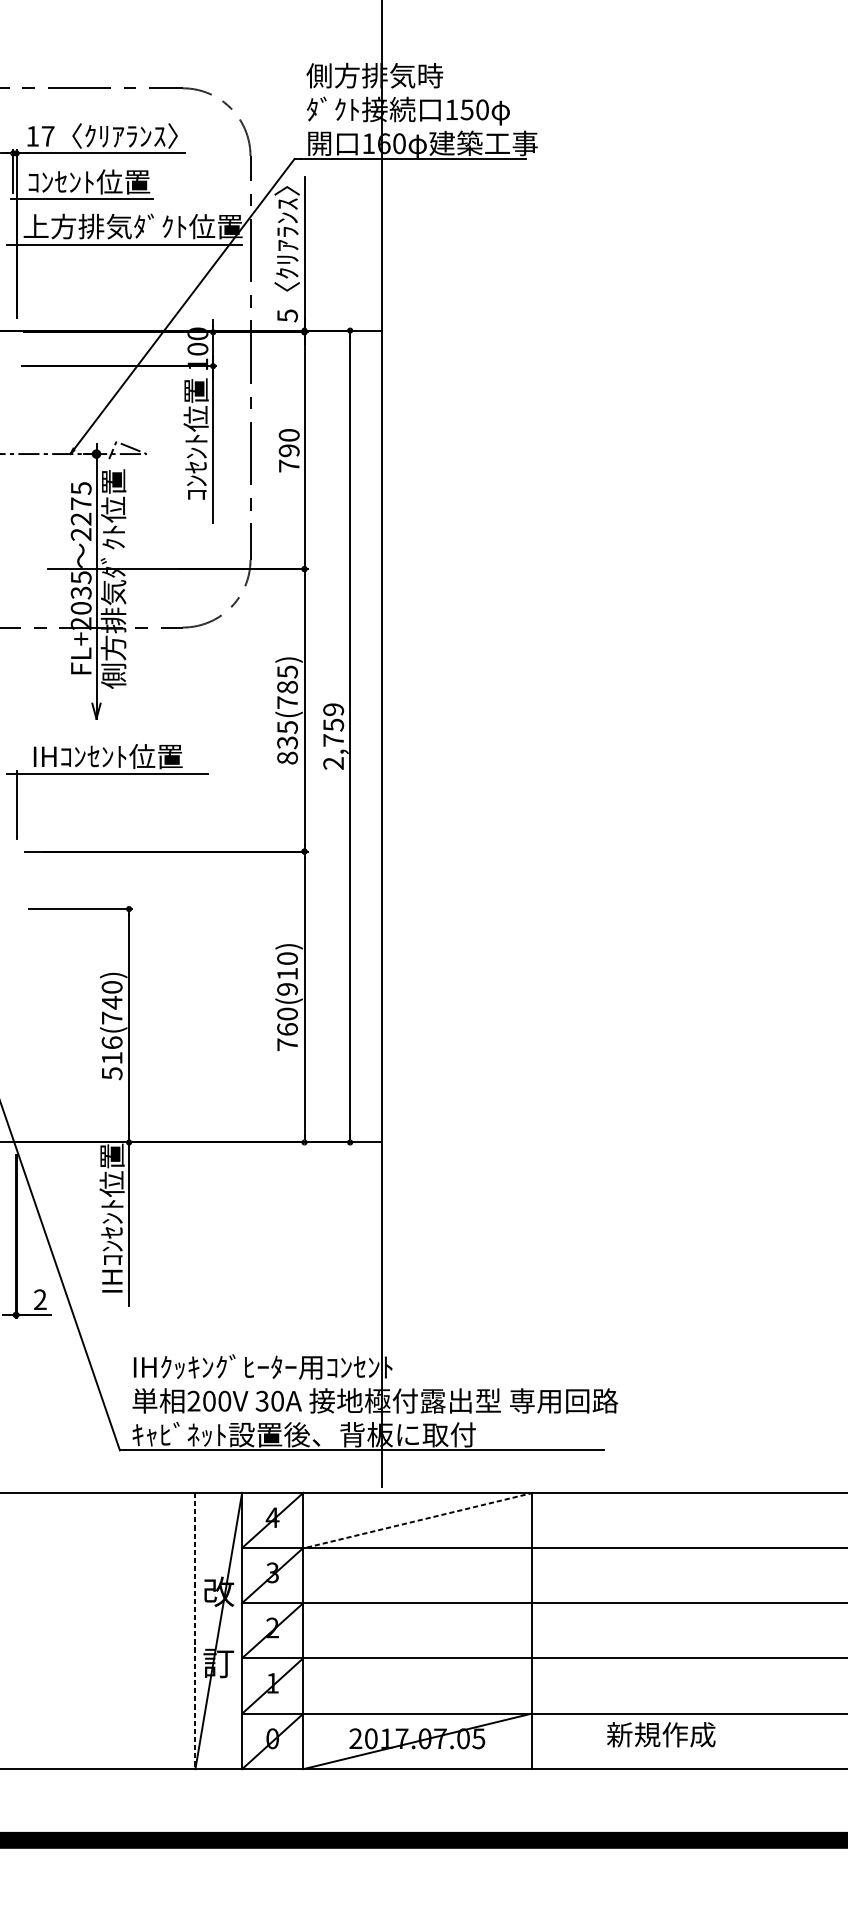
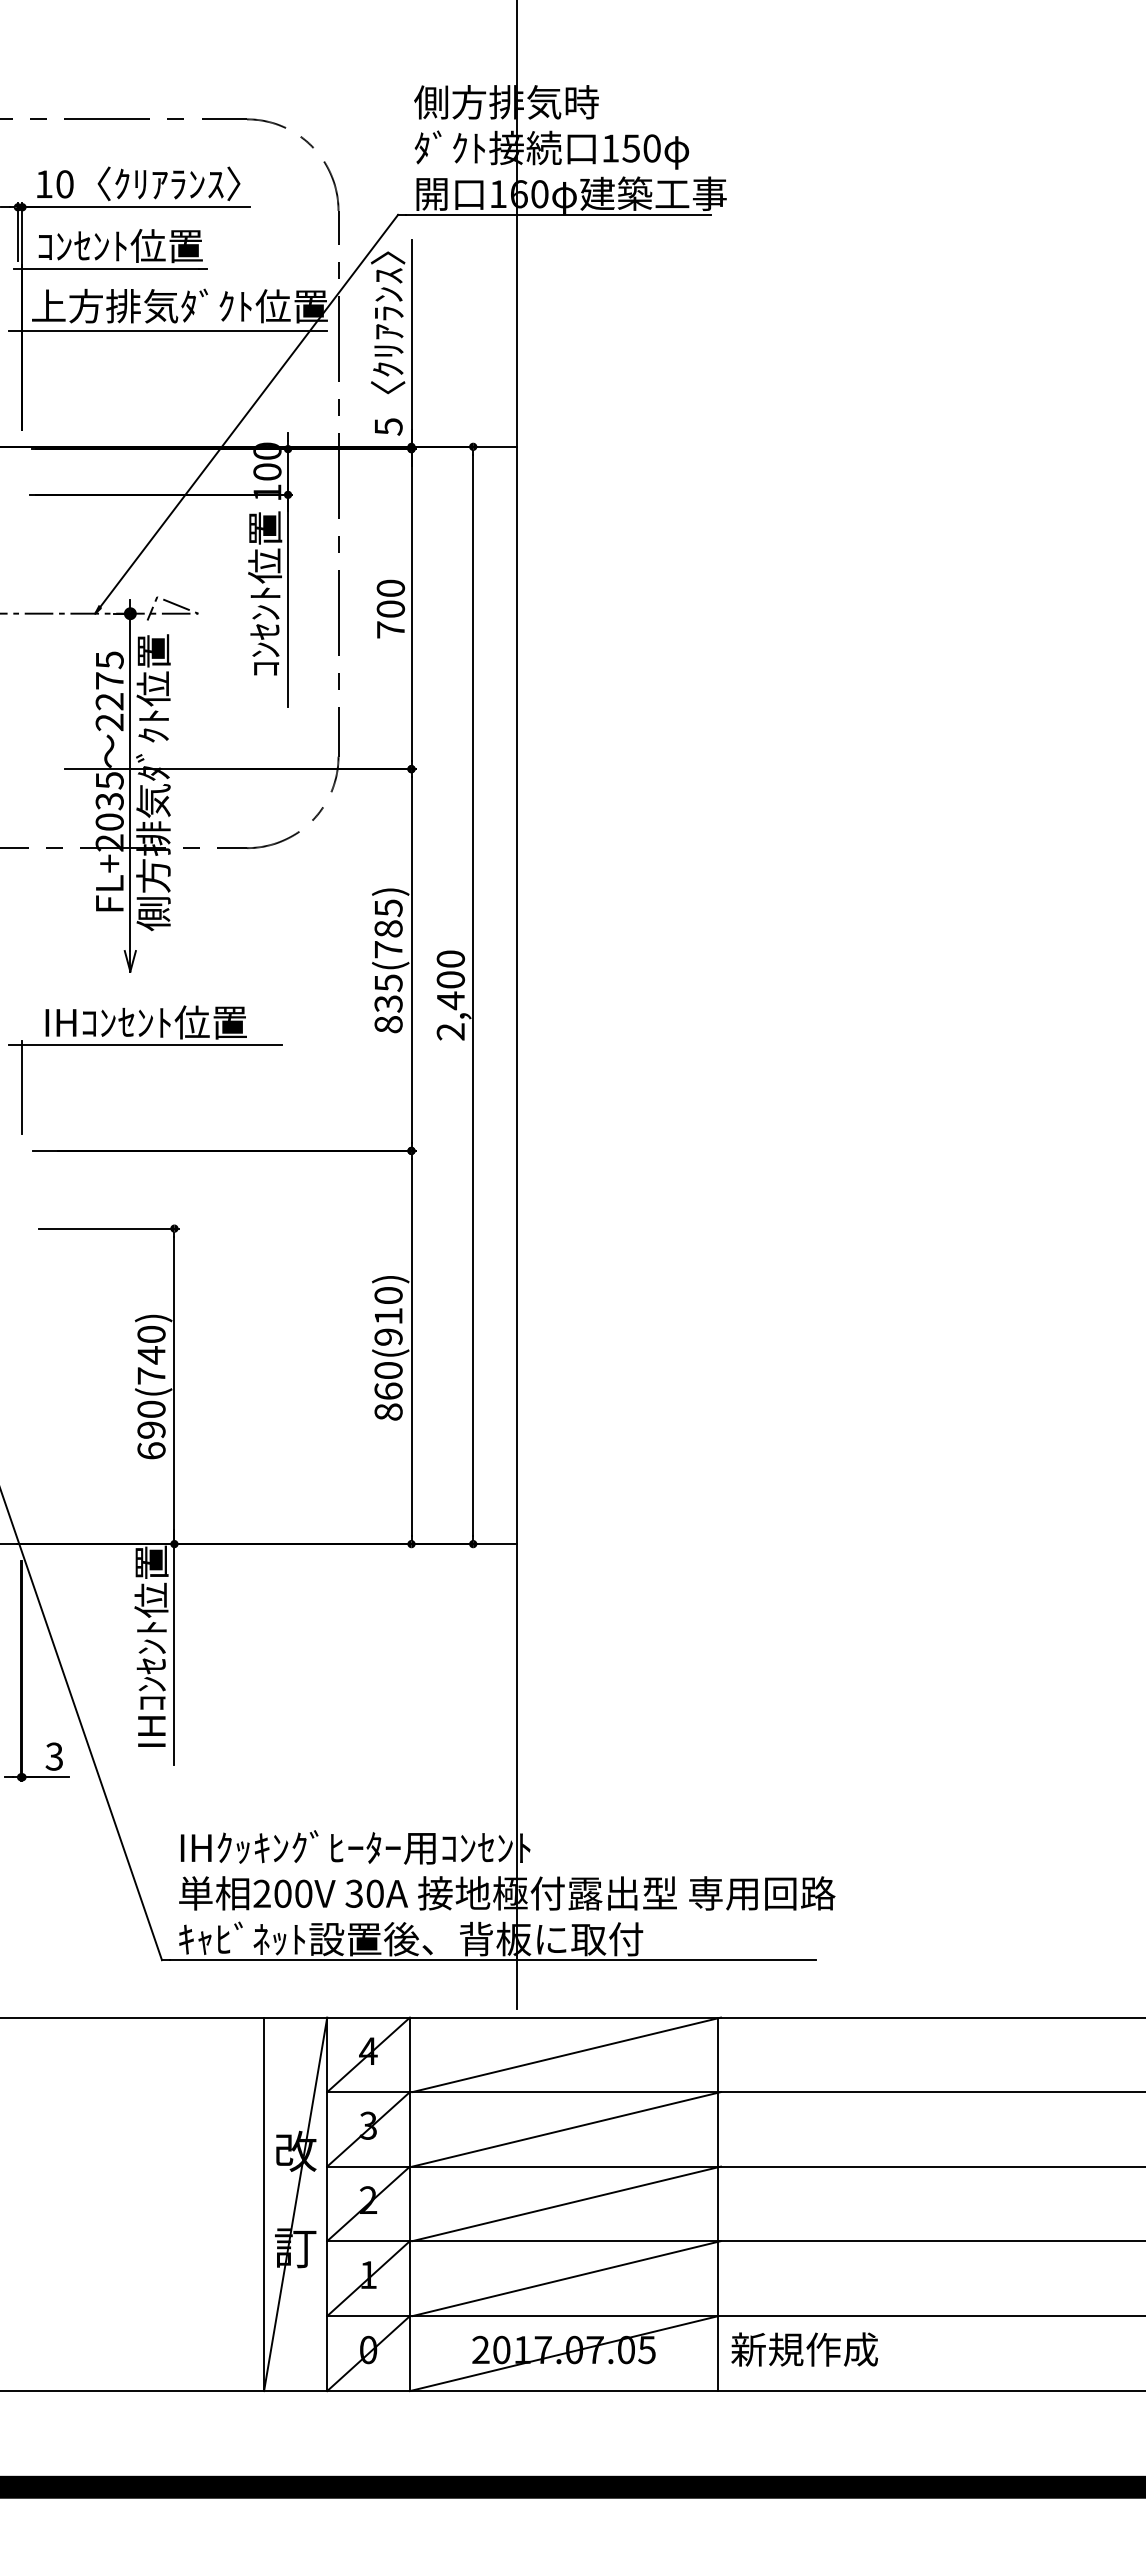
text: (47, 136) -> (64, 184), 17 -> 10
text: (288, 450) -> (390, 608), 790 -> 700
text: (333, 725) -> (450, 980), 2,759 -> 2,400
text: (287, 1044) -> (388, 1411), 760(910) -> 860(910)
text: (112, 1057) -> (151, 1429), 516(740) -> 690(740)
text: (40, 1299) -> (54, 1756), 2 -> 3
line: (419, 1520) -> (566, 2054), dashed -> solid
line: (419, 1575) -> (566, 2129), added
line: (419, 1630) -> (566, 2203), added
line: (195, 1631) -> (264, 2204), dashed -> solid
line: (419, 1685) -> (566, 2278), added
text: (661, 1734) -> (804, 2349), moved

